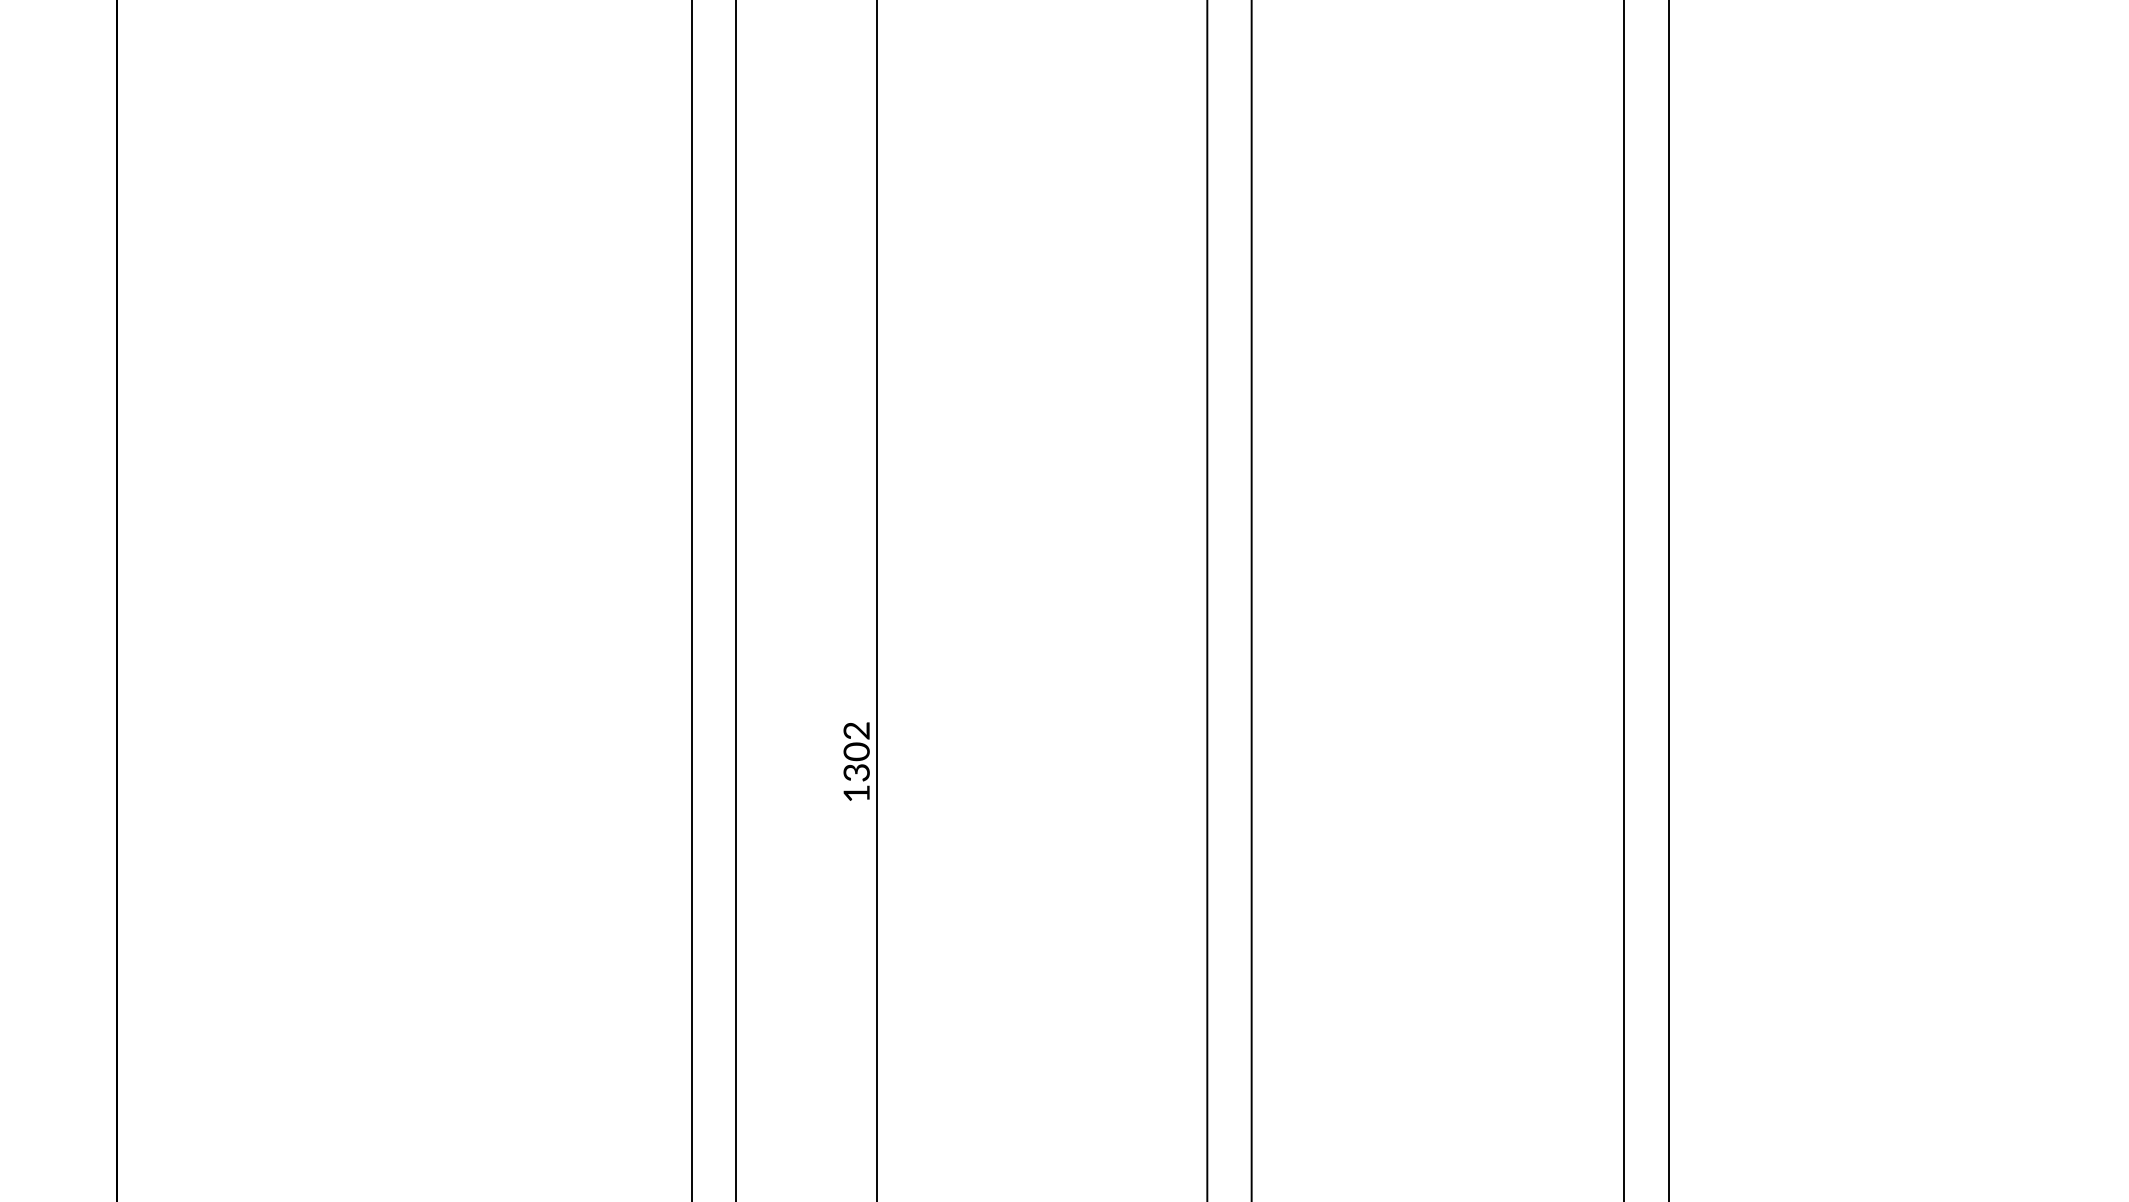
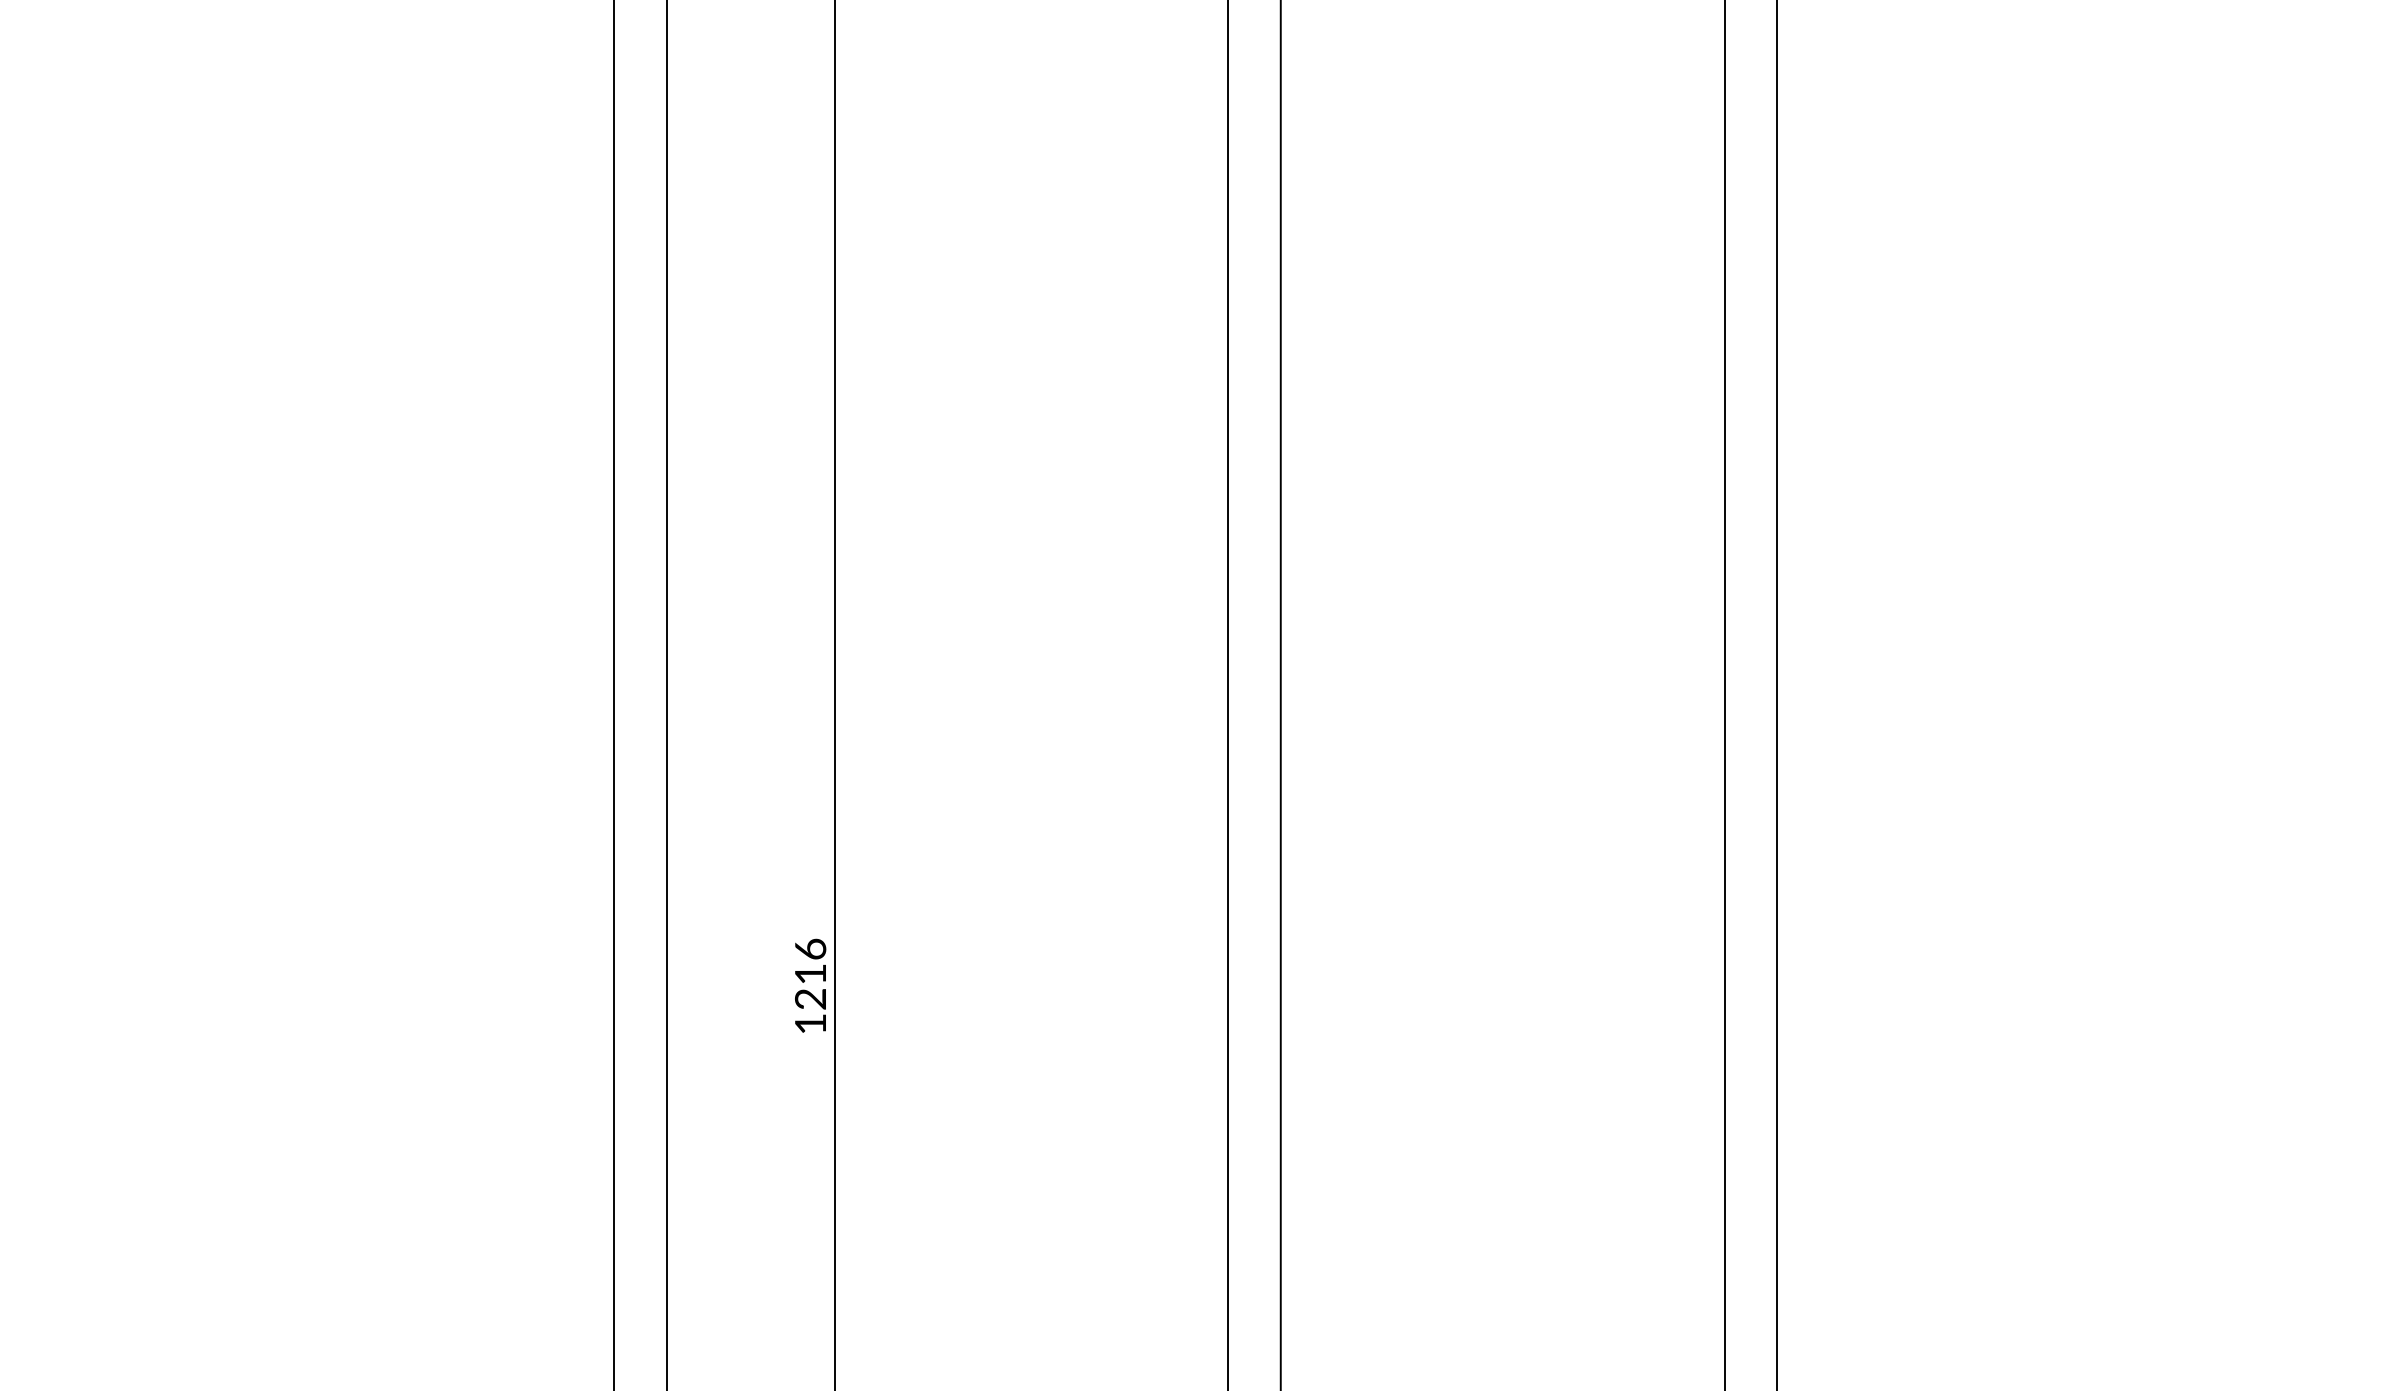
text: (856, 751) -> (810, 973), 1302 -> 1216

